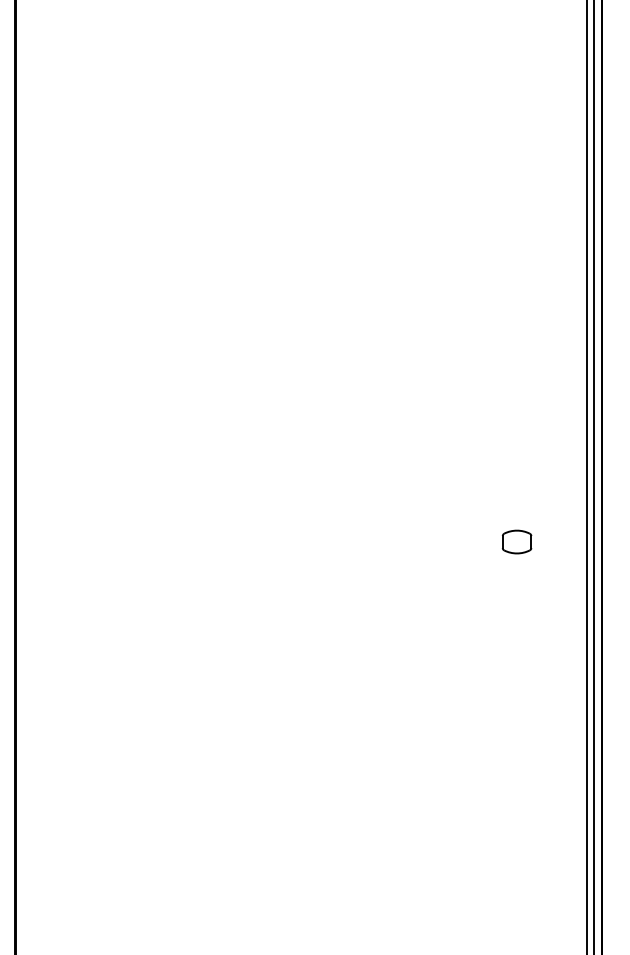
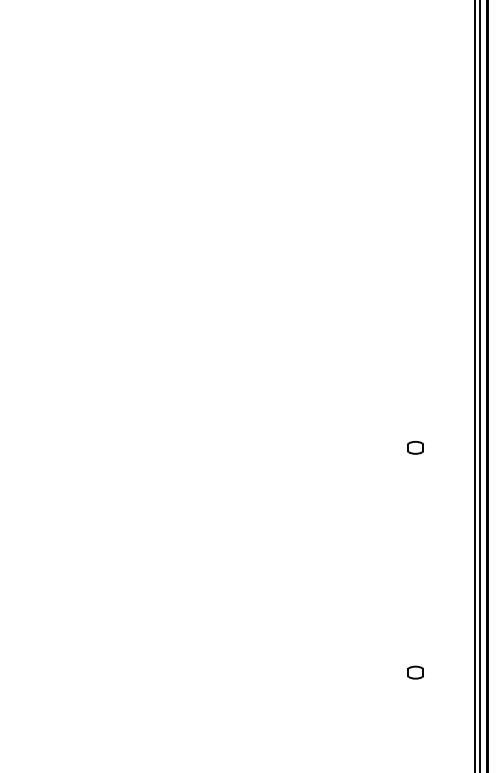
part: (516, 542) -> (415, 448), size x0.62
part: (516, 807) -> (415, 672), added

